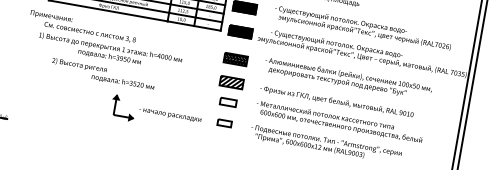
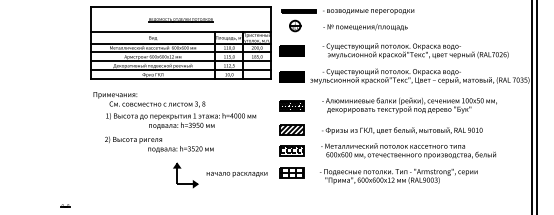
text: (105, 41) -> (174, 110), moved
part: (228, 102) -> (291, 150), size x1.43
part: (224, 123) -> (291, 172), size x1.67

